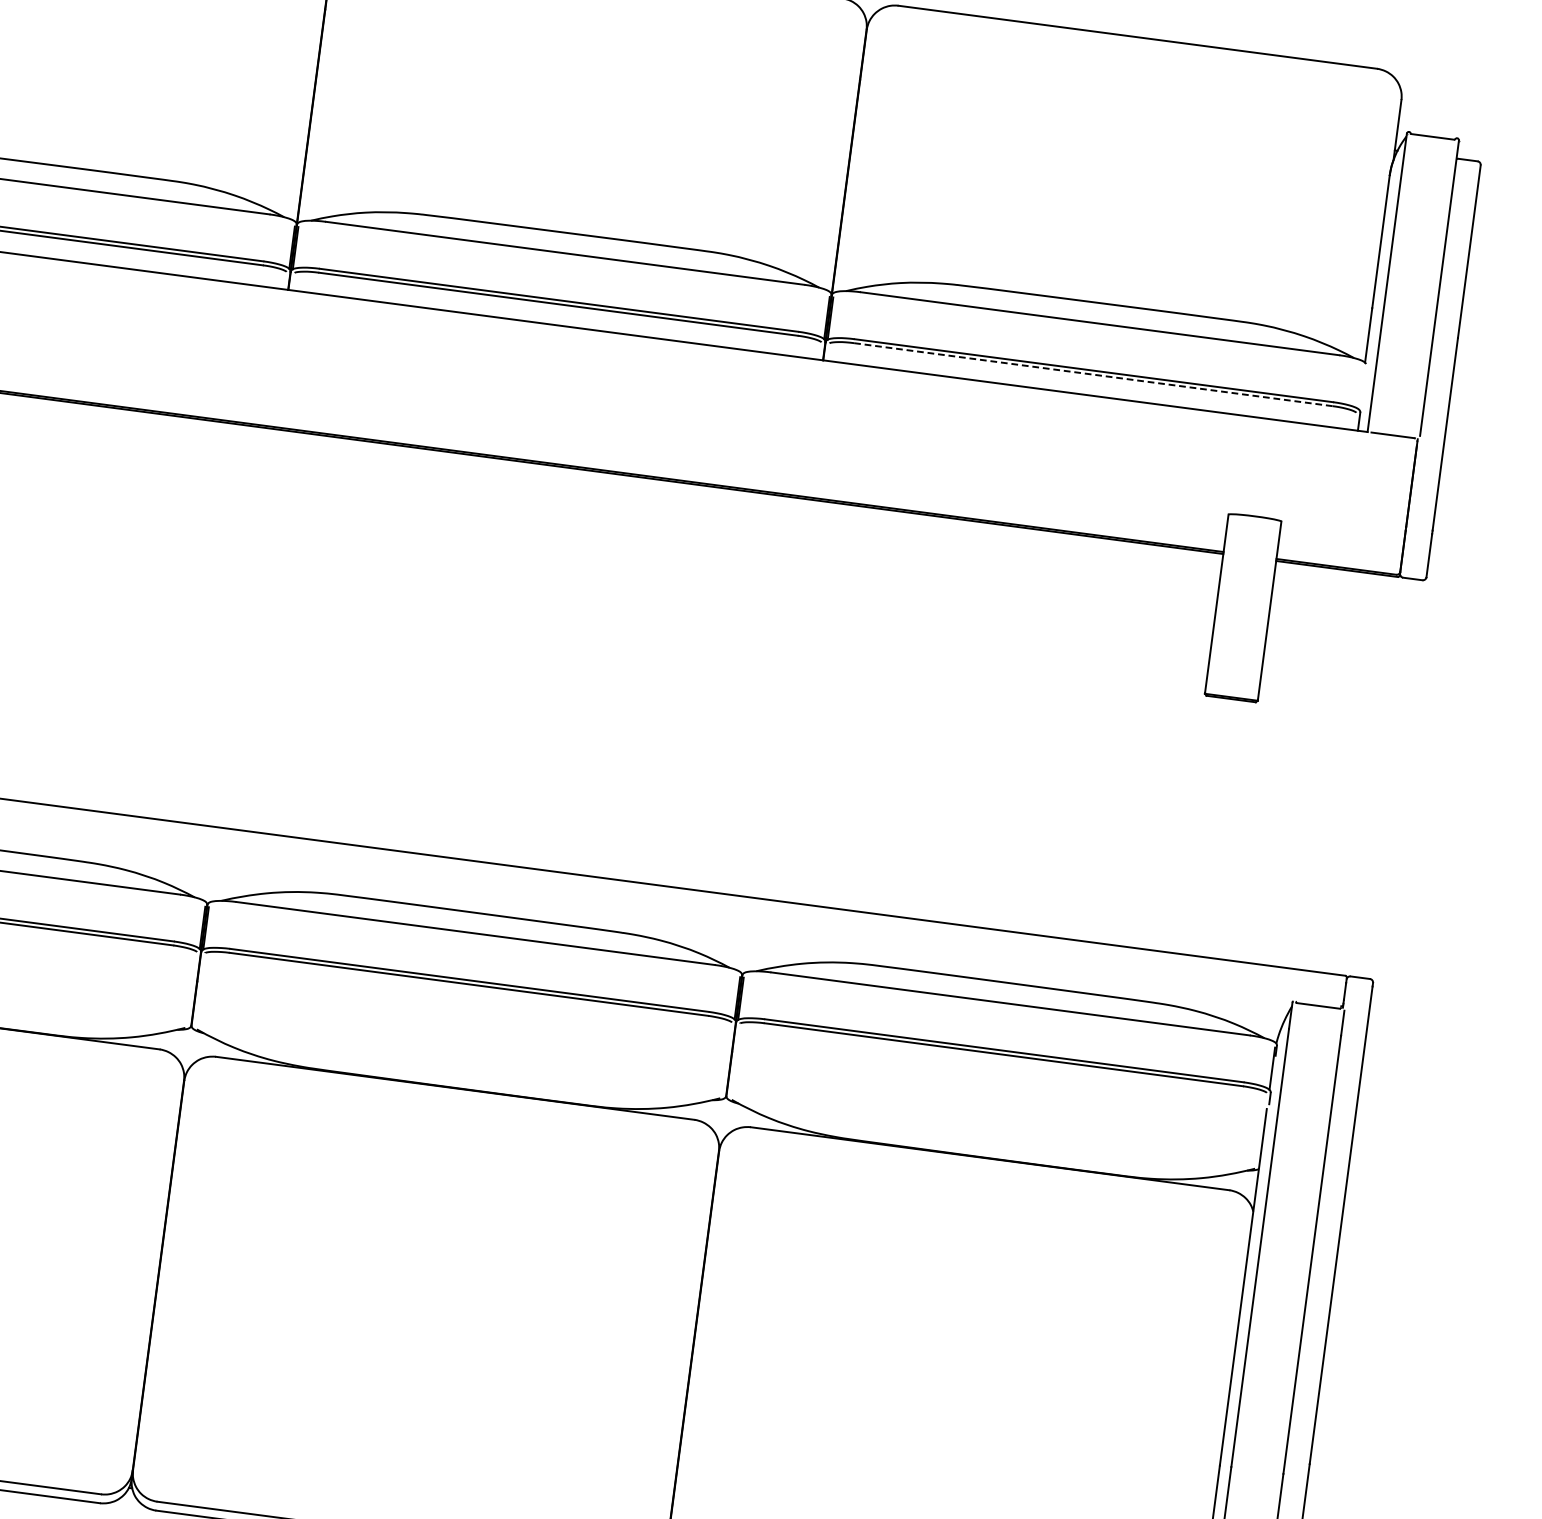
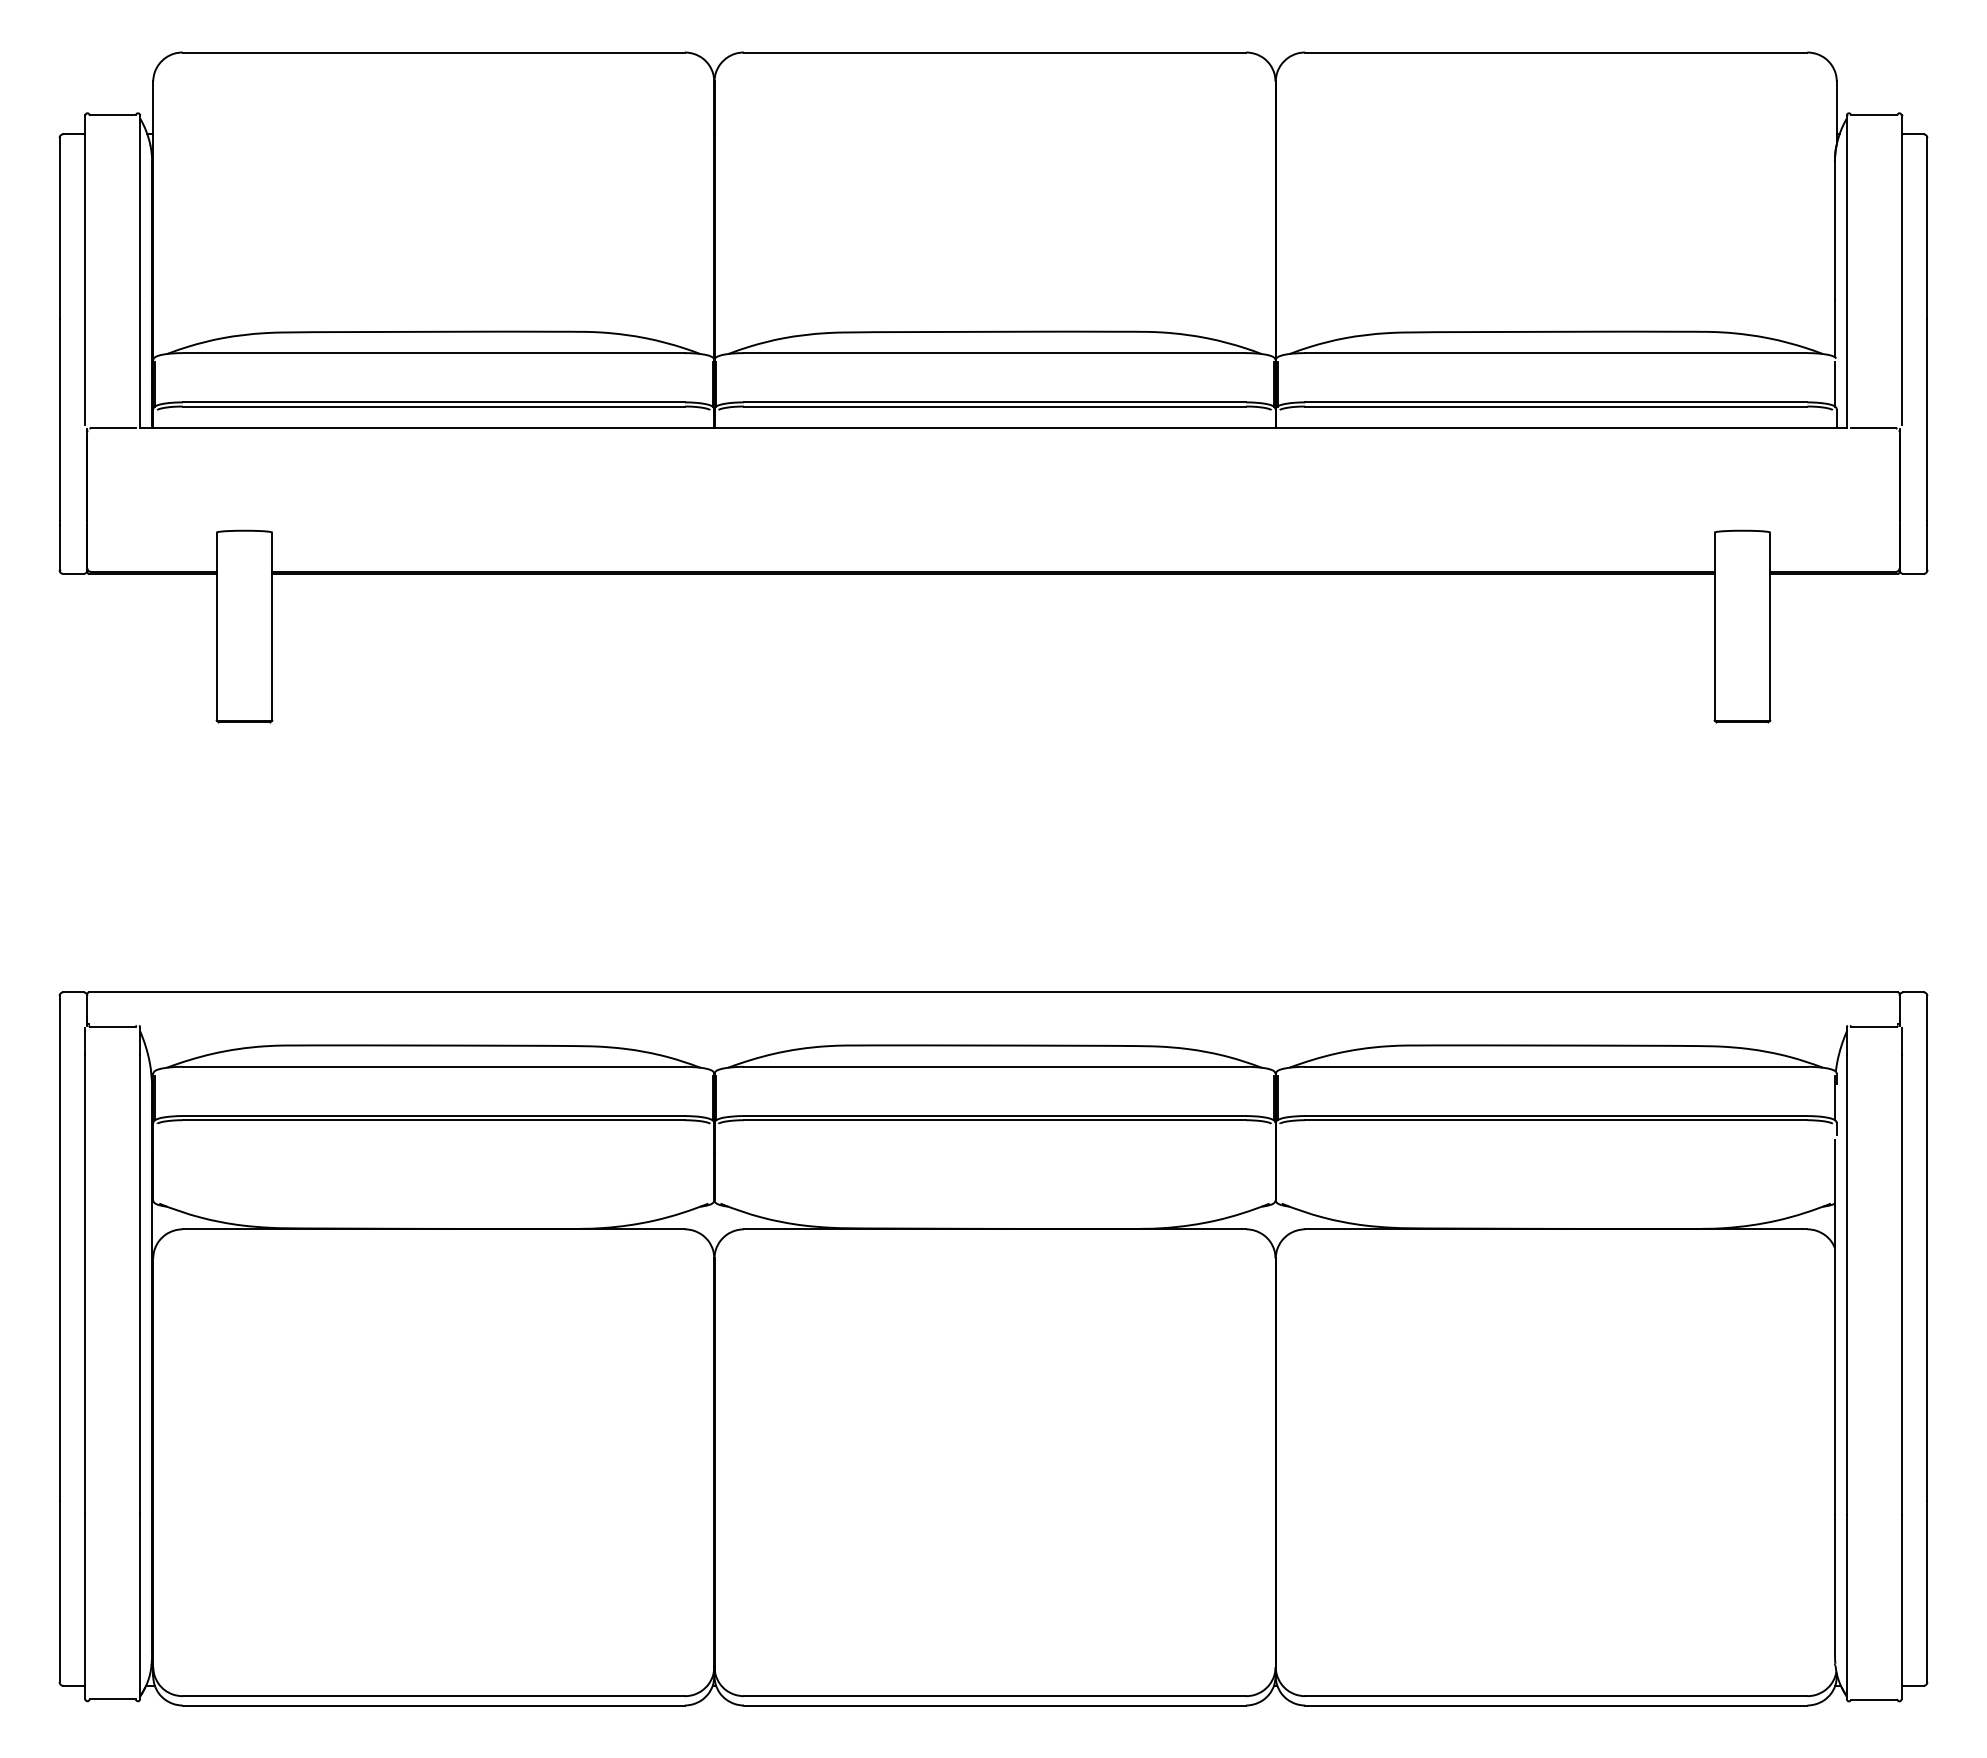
line: (1093, 374) -> (1556, 406), dashed -> solid
line: (1362, 388) -> (1835, 384), added

